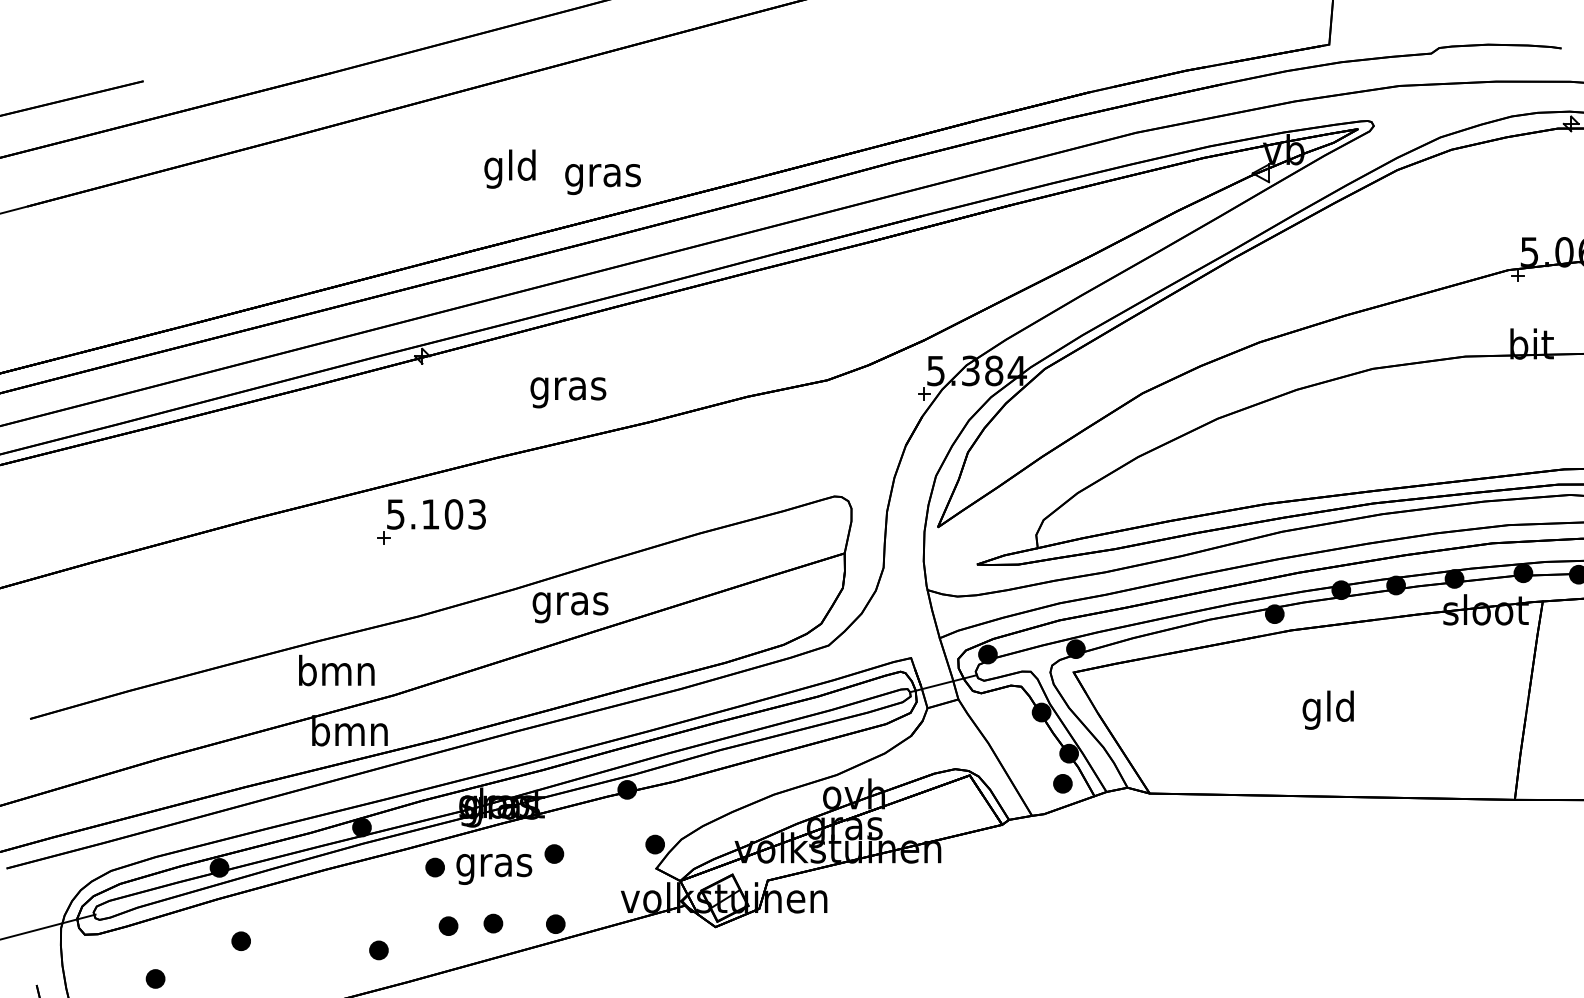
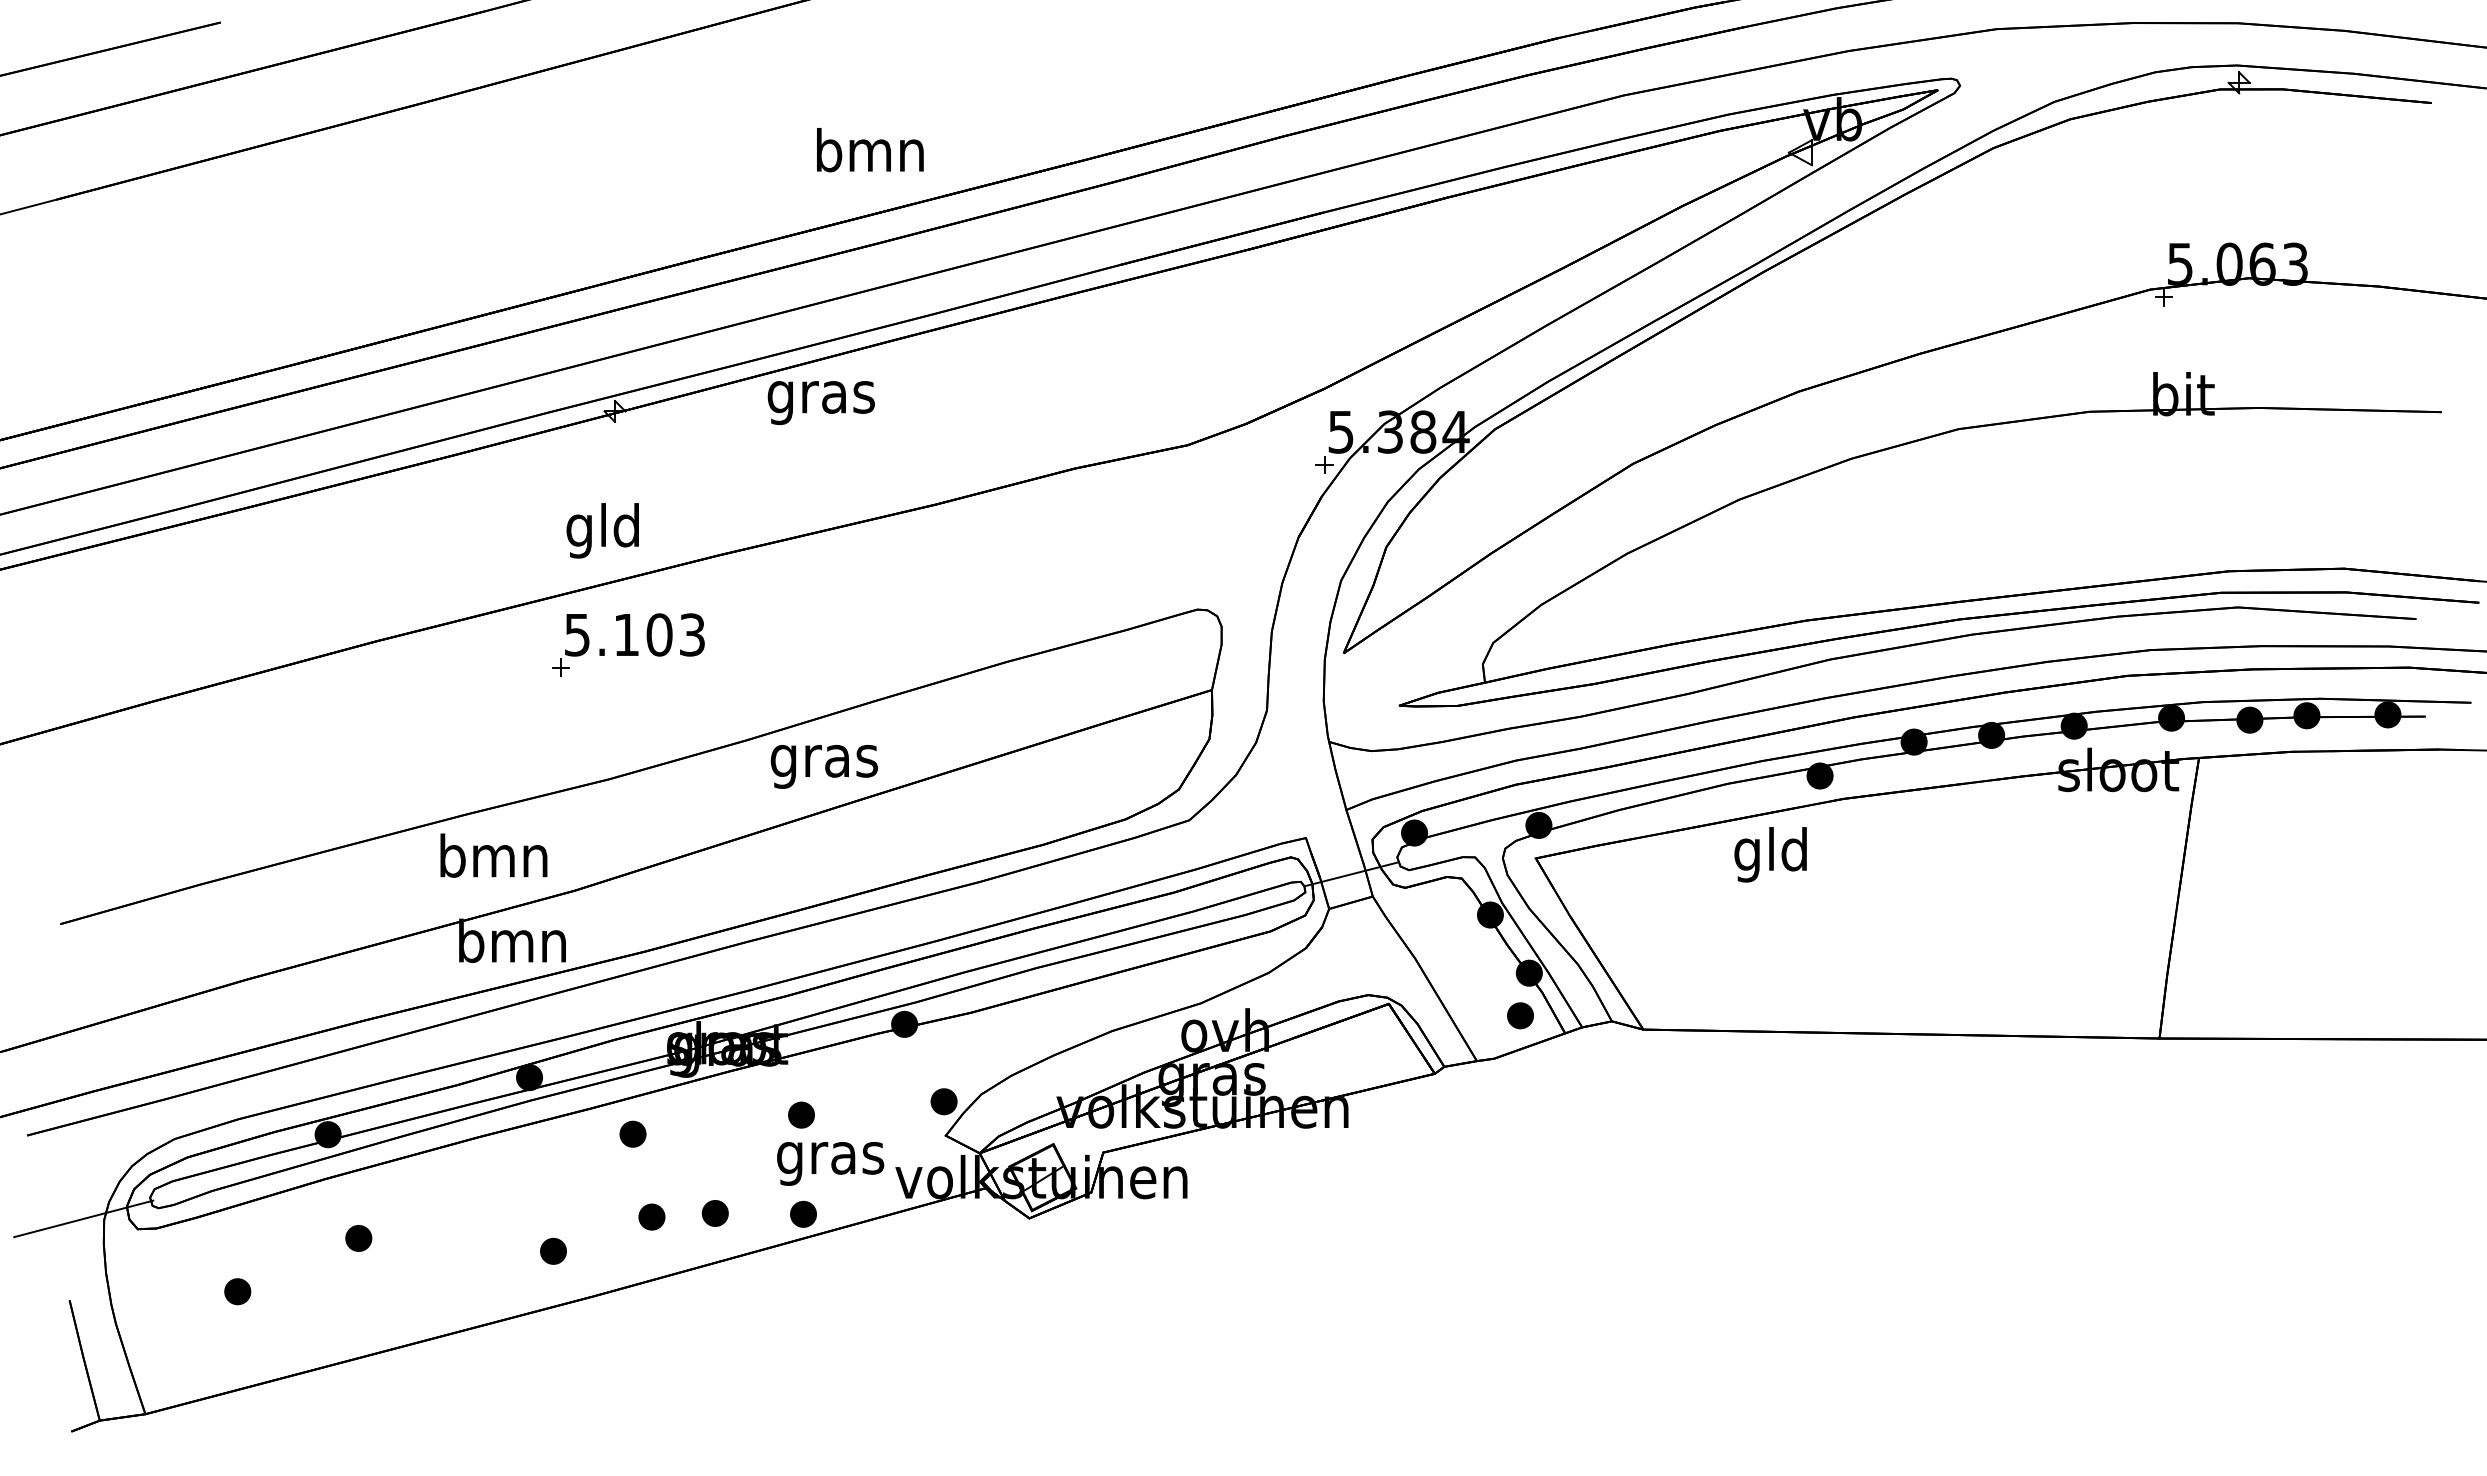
text: (509, 168) -> (602, 530), moved
text: (602, 175) -> (869, 155), gras -> bmn
text: (567, 392) -> (820, 402), moved
text: (1328, 710) -> (1770, 854), moved
text: (494, 869) -> (830, 1163), moved

